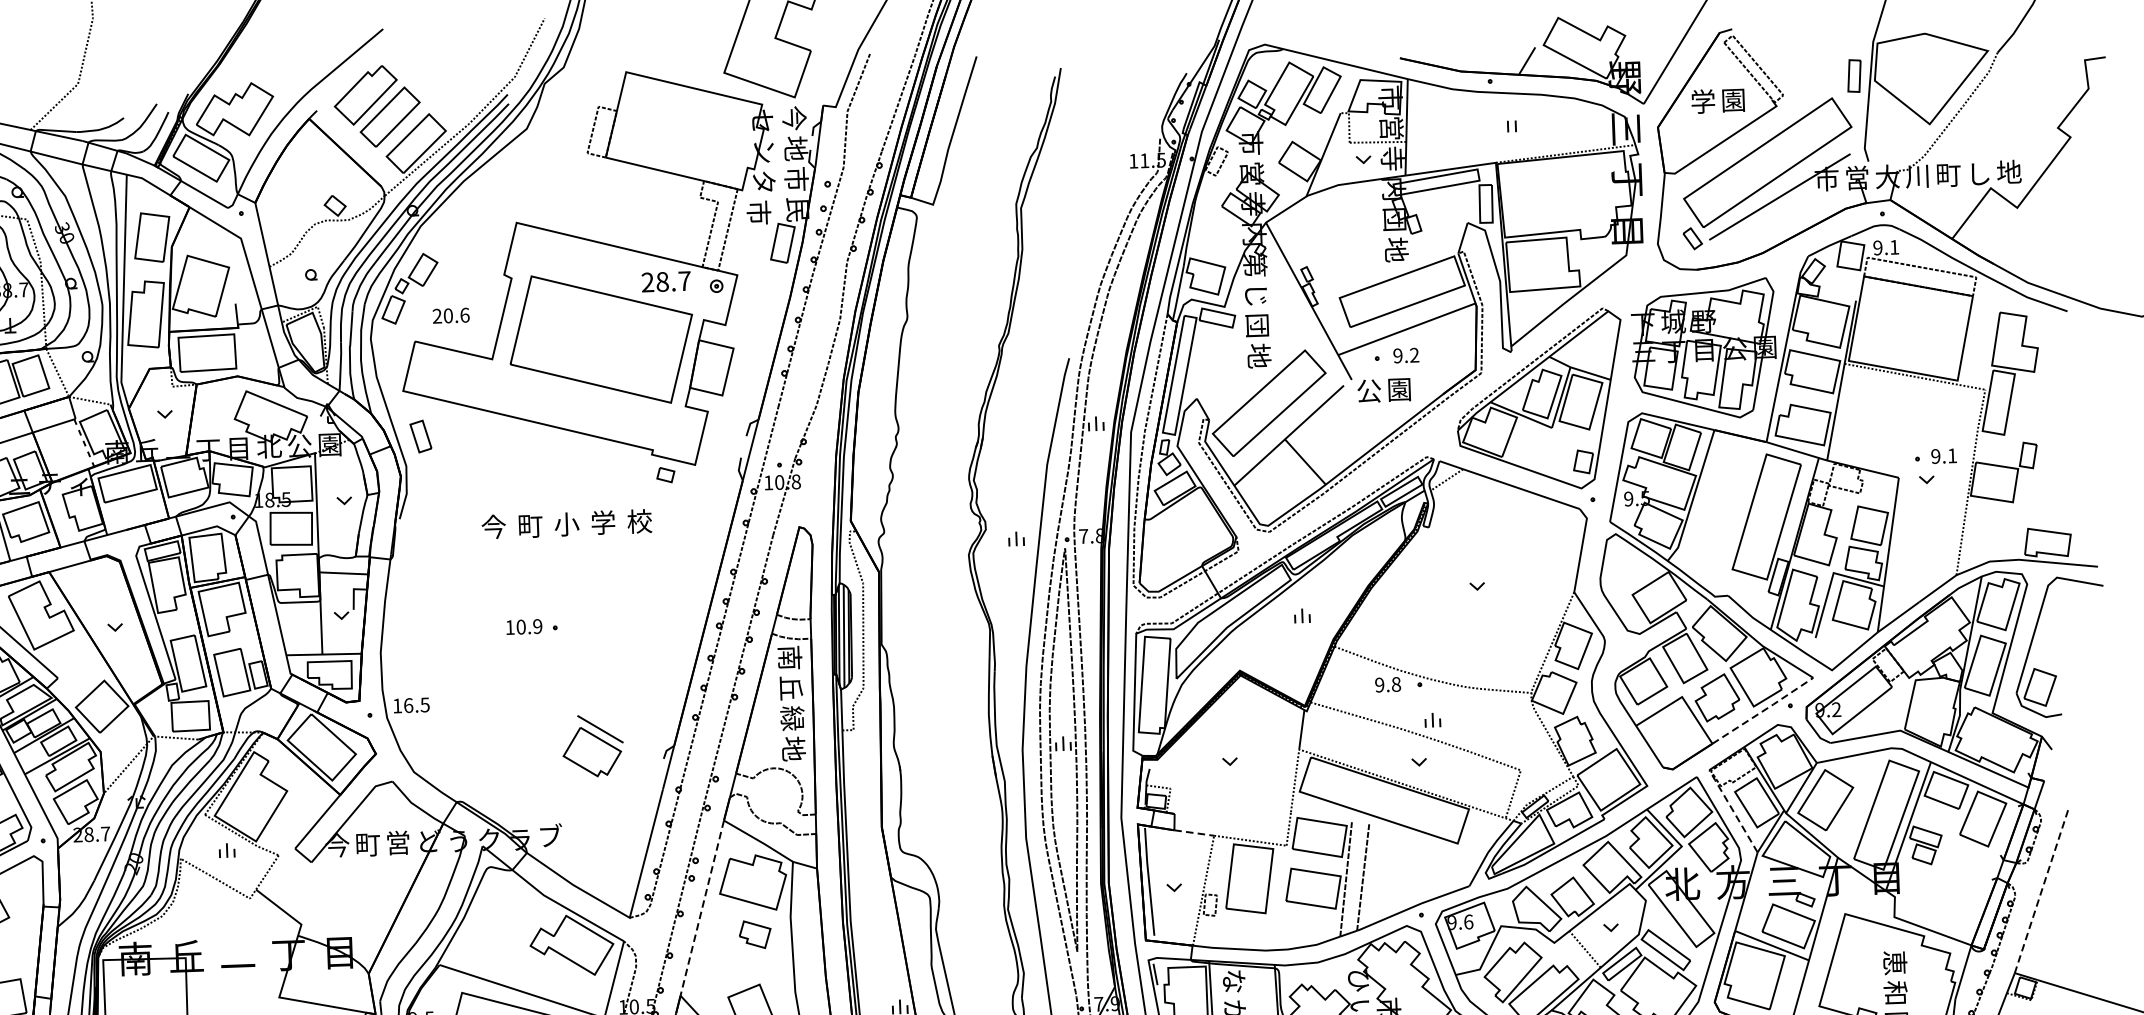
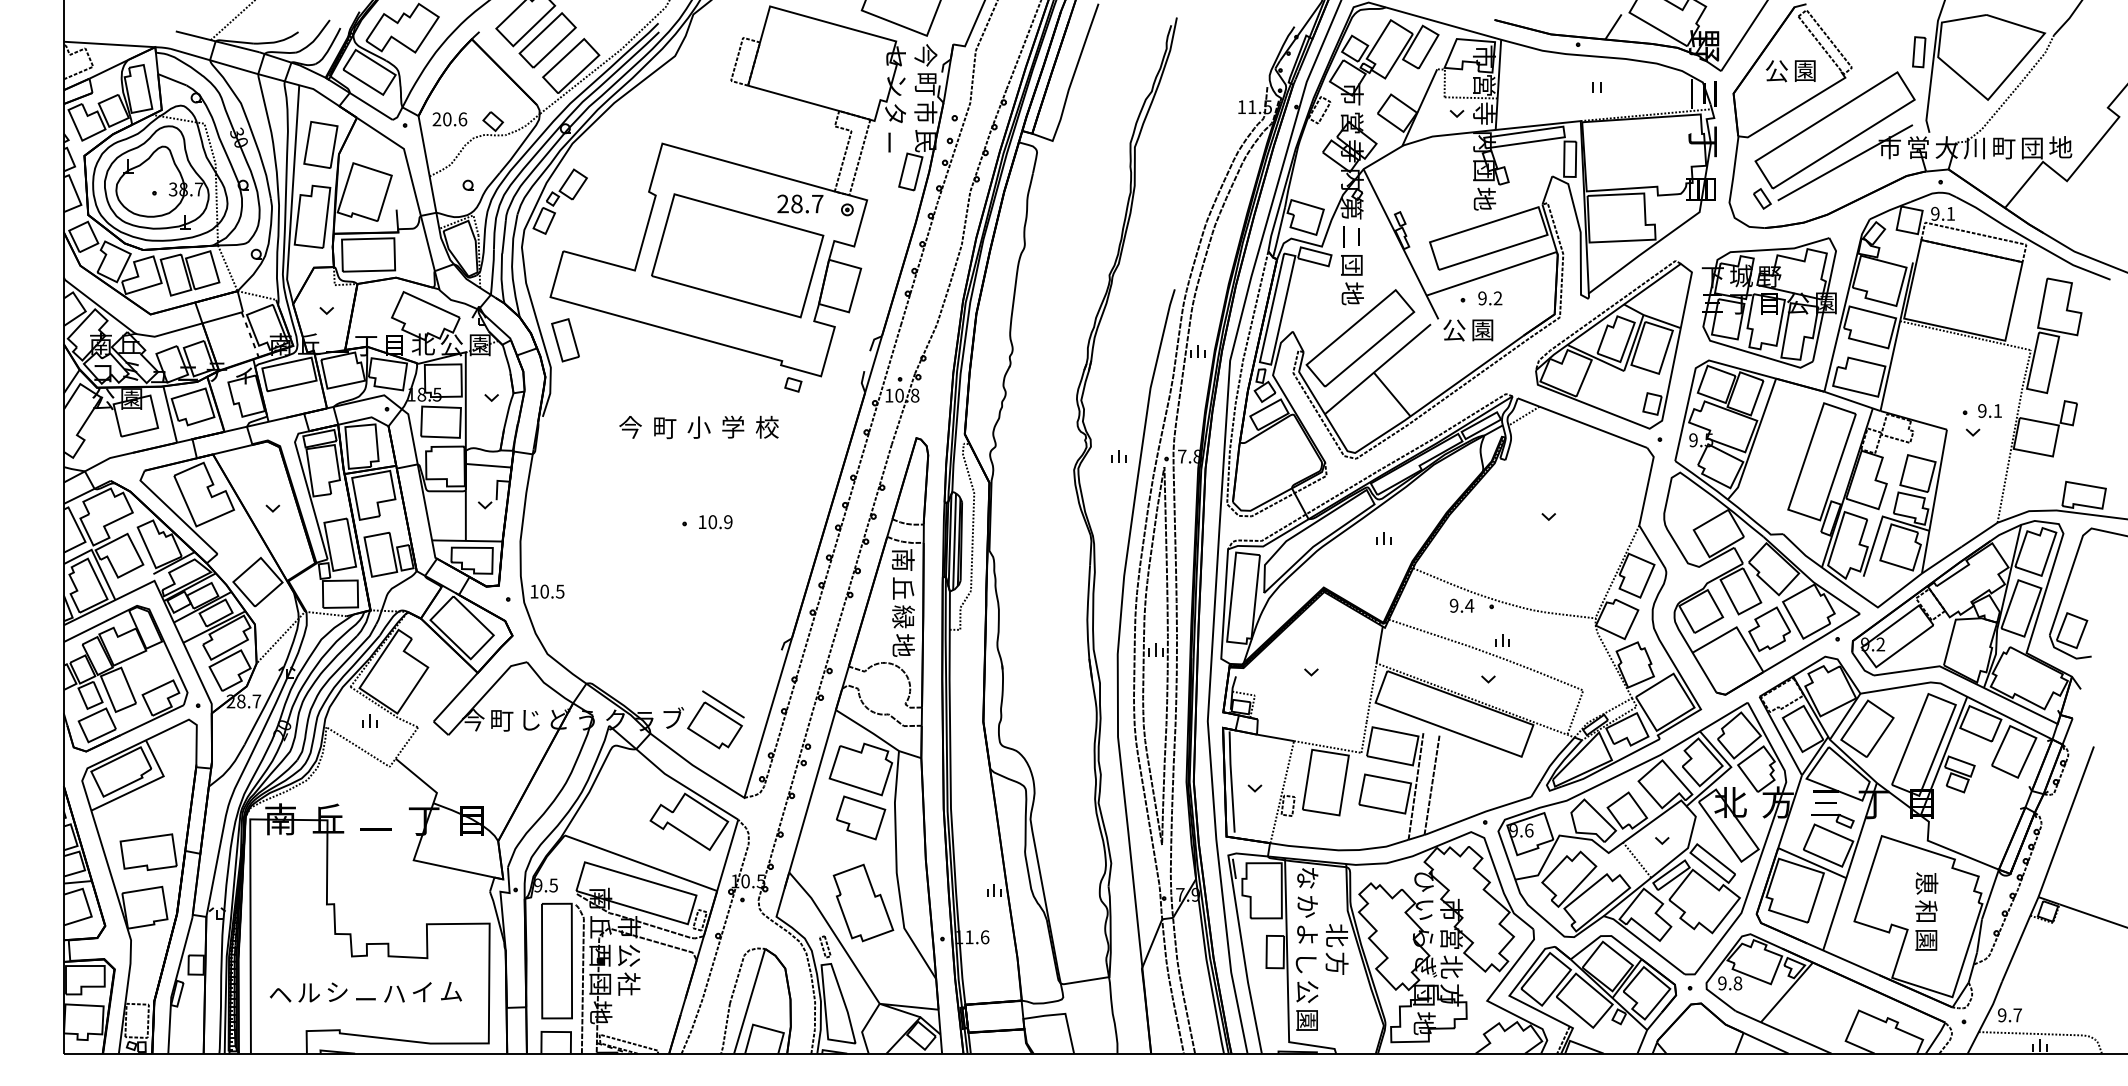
text: (1702, 101) -> (1776, 70), 学 -> 公
text: (795, 148) -> (925, 83), 地 -> 町
text: (1979, 174) -> (2032, 148), し -> 団
text: (758, 212) -> (889, 142), 市 -> ー
text: (1255, 294) -> (1351, 236), じ -> 二
text: (450, 315) -> (449, 119), moved
part: (420, 436) -> (565, 340), size x1.43
text: (524, 627) -> (715, 522), moved
text: (1396, 684) -> (1469, 605), 9.8 -> 9.4
text: (408, 705) -> (544, 591), 16.5 -> 10.5
line: (1763, 710) -> (1812, 642), dashed -> solid
part: (592, 745) -> (715, 719), moved
line: (1733, 810) -> (1780, 735), dashed -> solid
line: (1194, 832) -> (1275, 737), dashed -> solid
text: (398, 842) -> (530, 719), 営 -> じ
line: (2040, 893) -> (2065, 823), dashed -> solid
line: (702, 908) -> (812, 791), dashed -> solid
part: (755, 934) -> (861, 817), size x1.67

